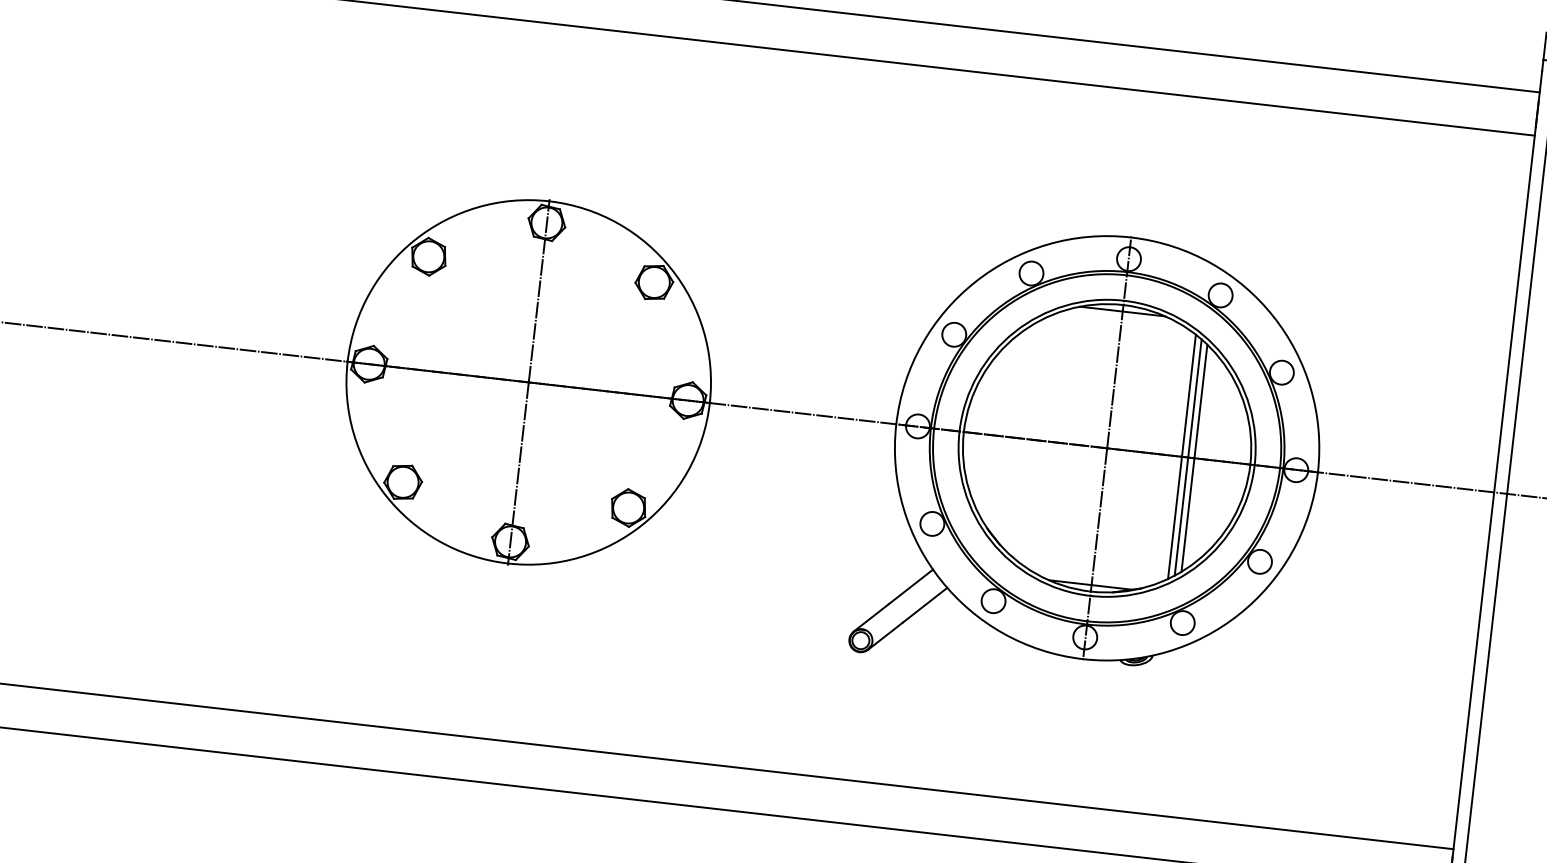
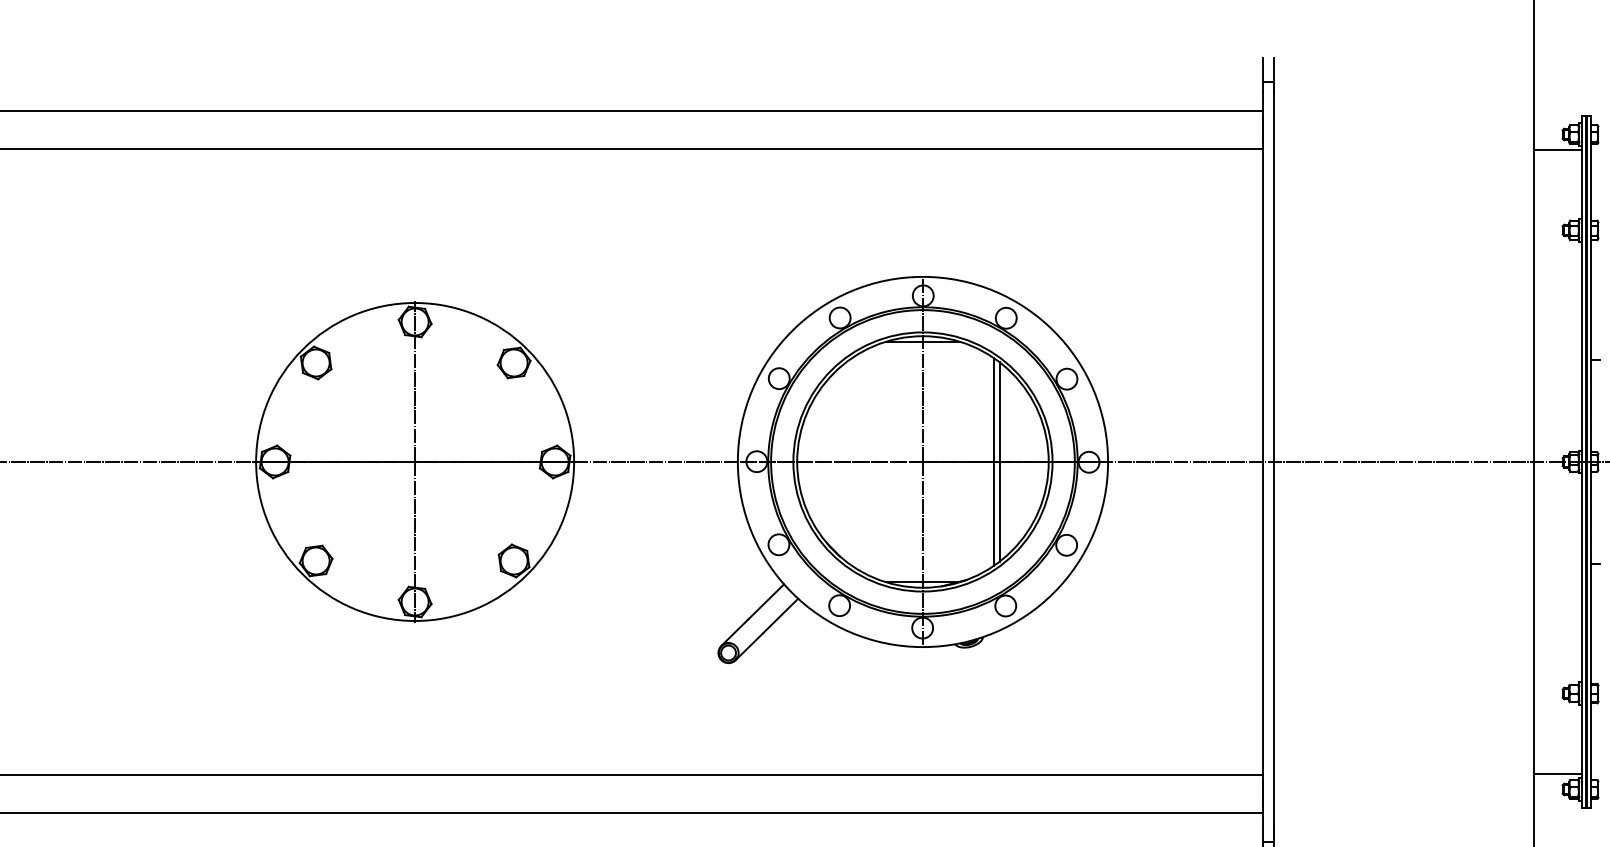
line: (1181, 456) -> (988, 461), removed

